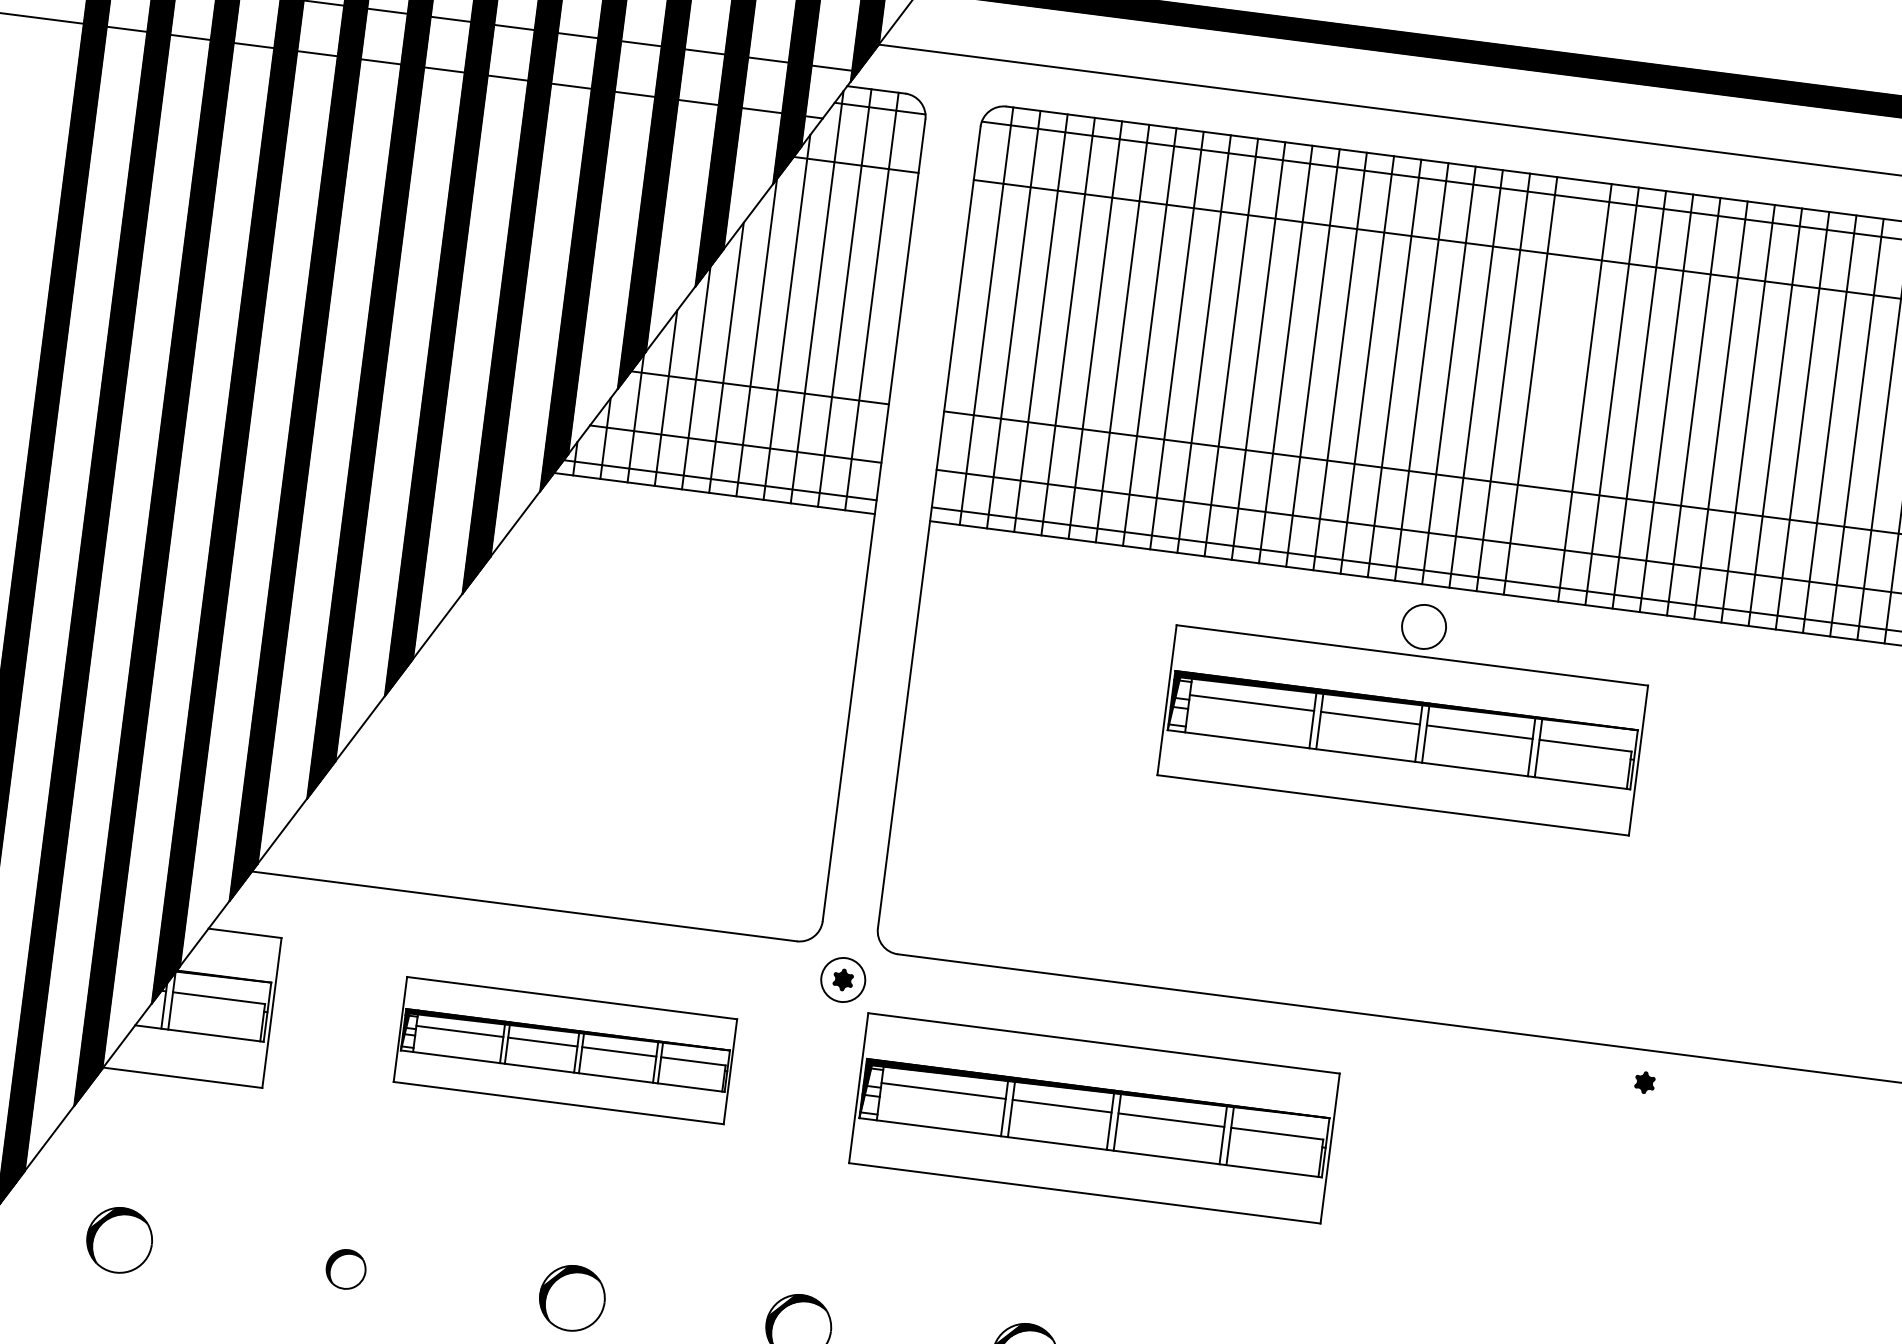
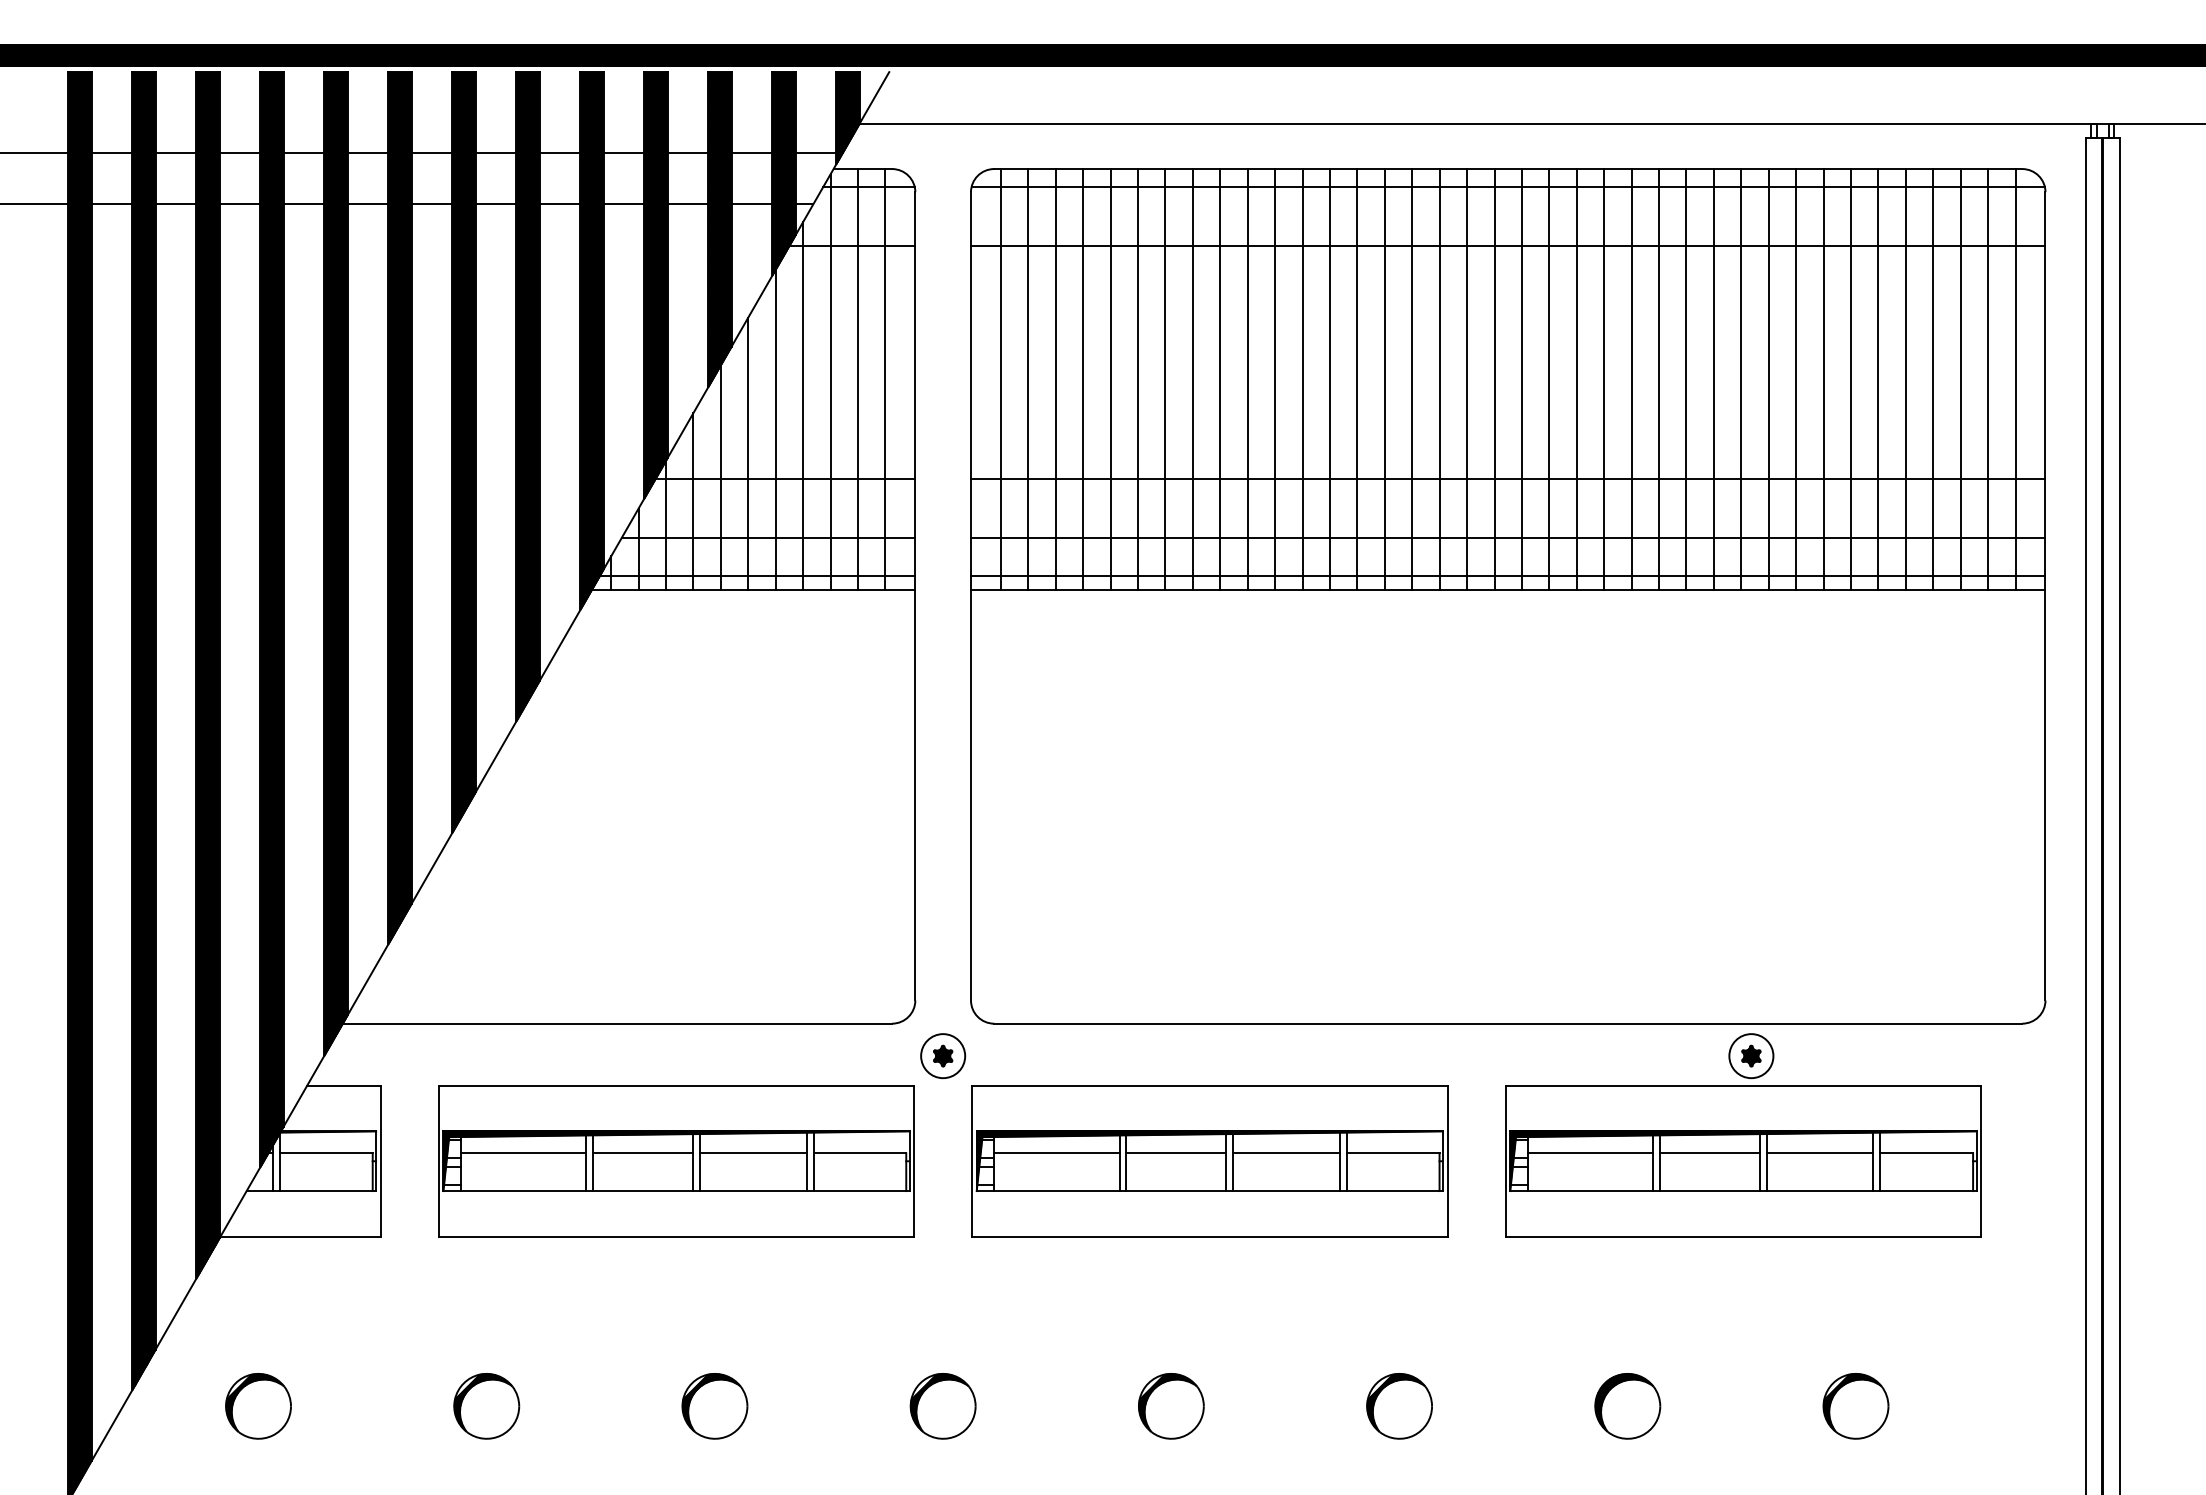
line: (1557, 389) -> (1576, 379), added
part: (1406, 704) -> (1743, 1135), moved
part: (565, 1050) -> (676, 1161), size x1.43
part: (345, 1269) -> (486, 1406), size x1.67

